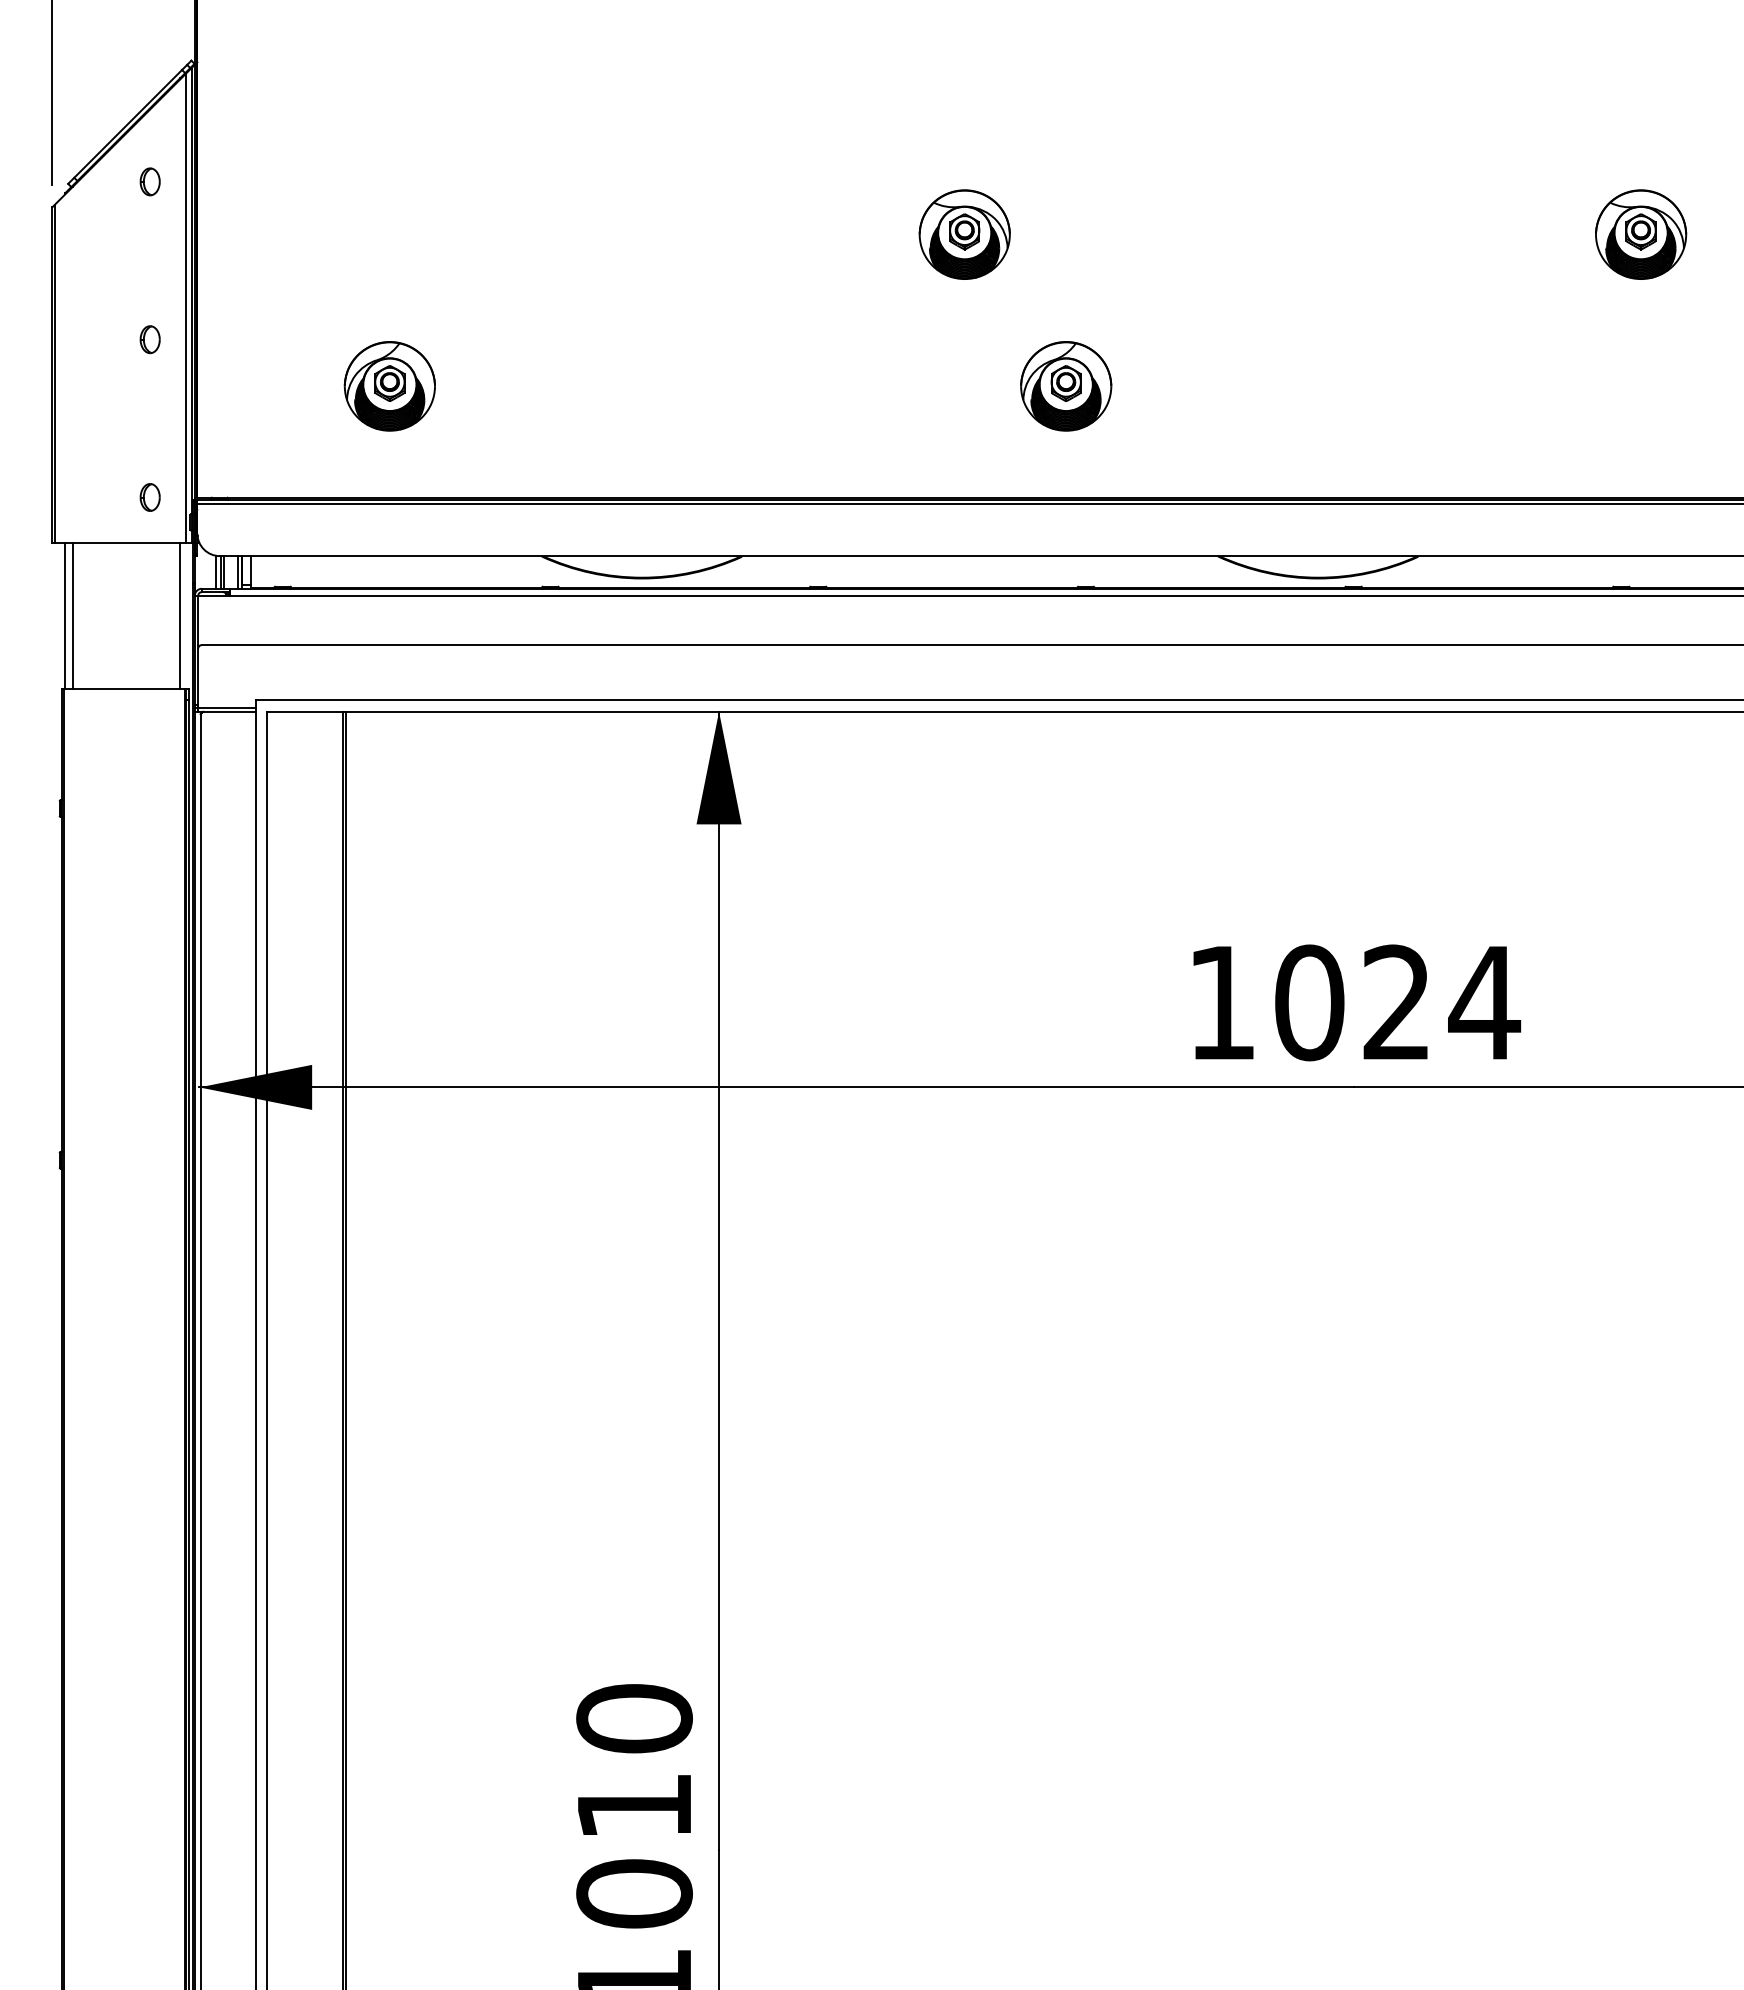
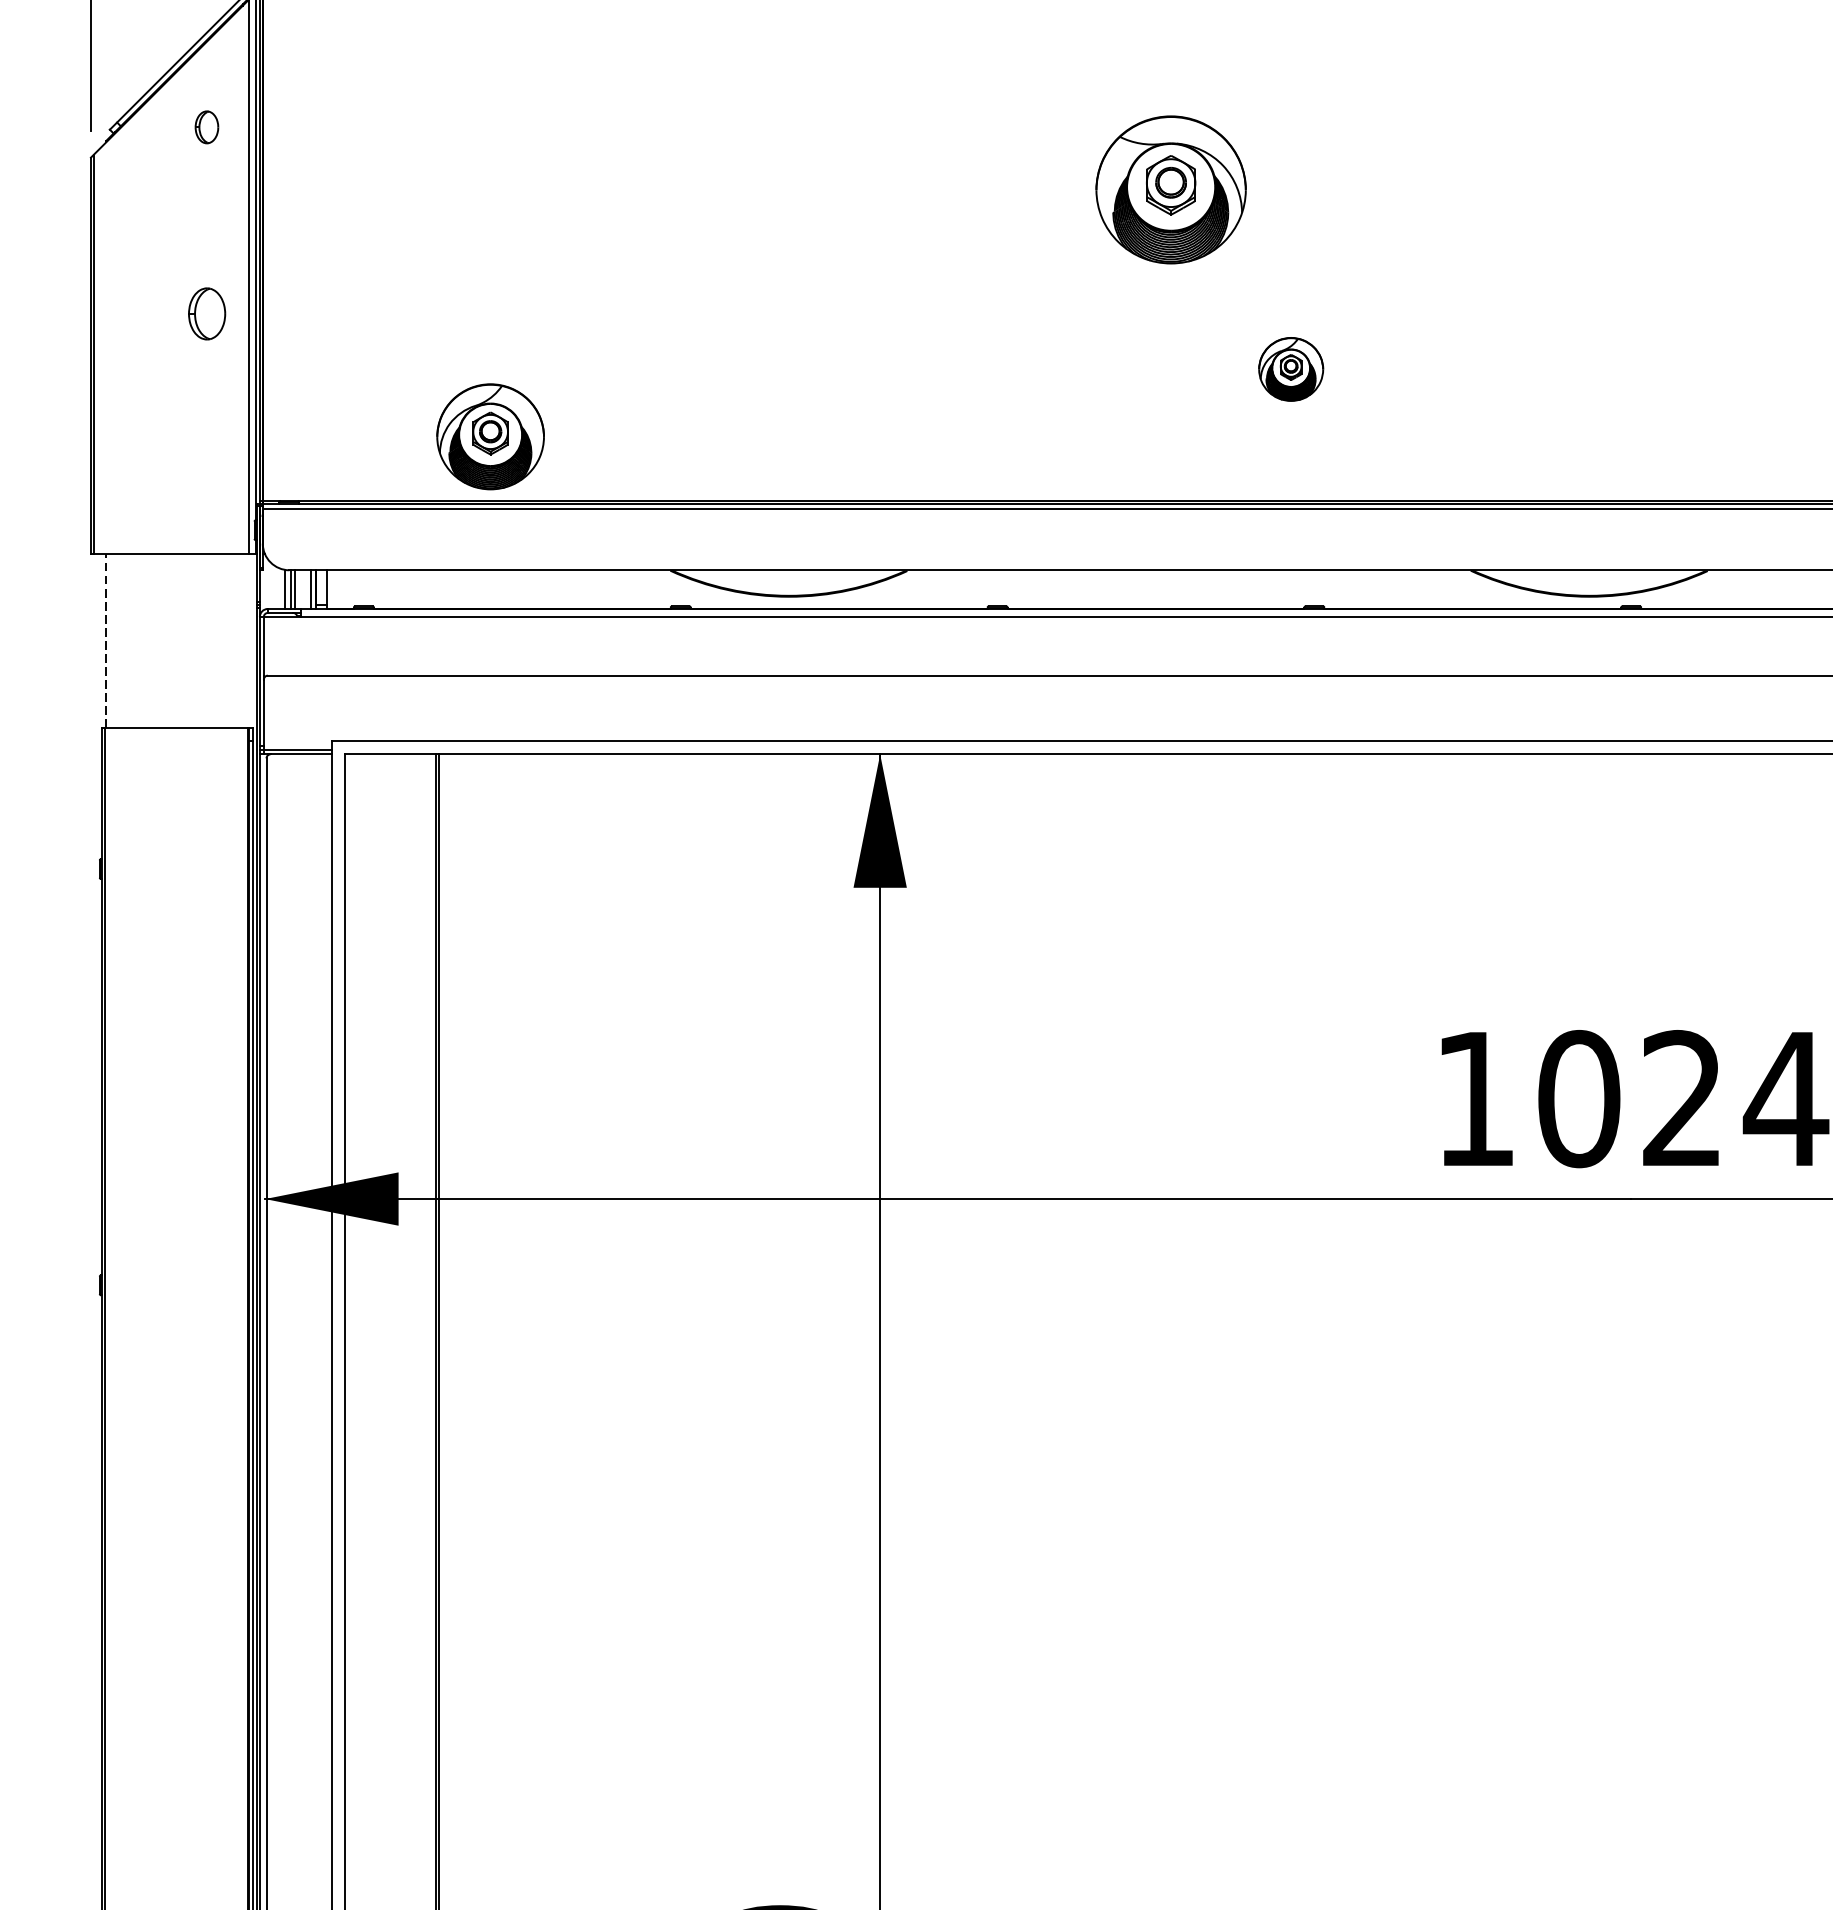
part: (964, 234) -> (1170, 189), size x1.4
part: (149, 339) -> (206, 313), size x1.6
part: (389, 386) -> (490, 436), moved
part: (1066, 386) -> (1291, 369), size x0.6
part: (149, 497) -> (206, 500), removed
line: (65, 615) -> (106, 640), solid -> dashed
line: (72, 615) -> (114, 640), removed
line: (180, 615) -> (242, 640), removed

